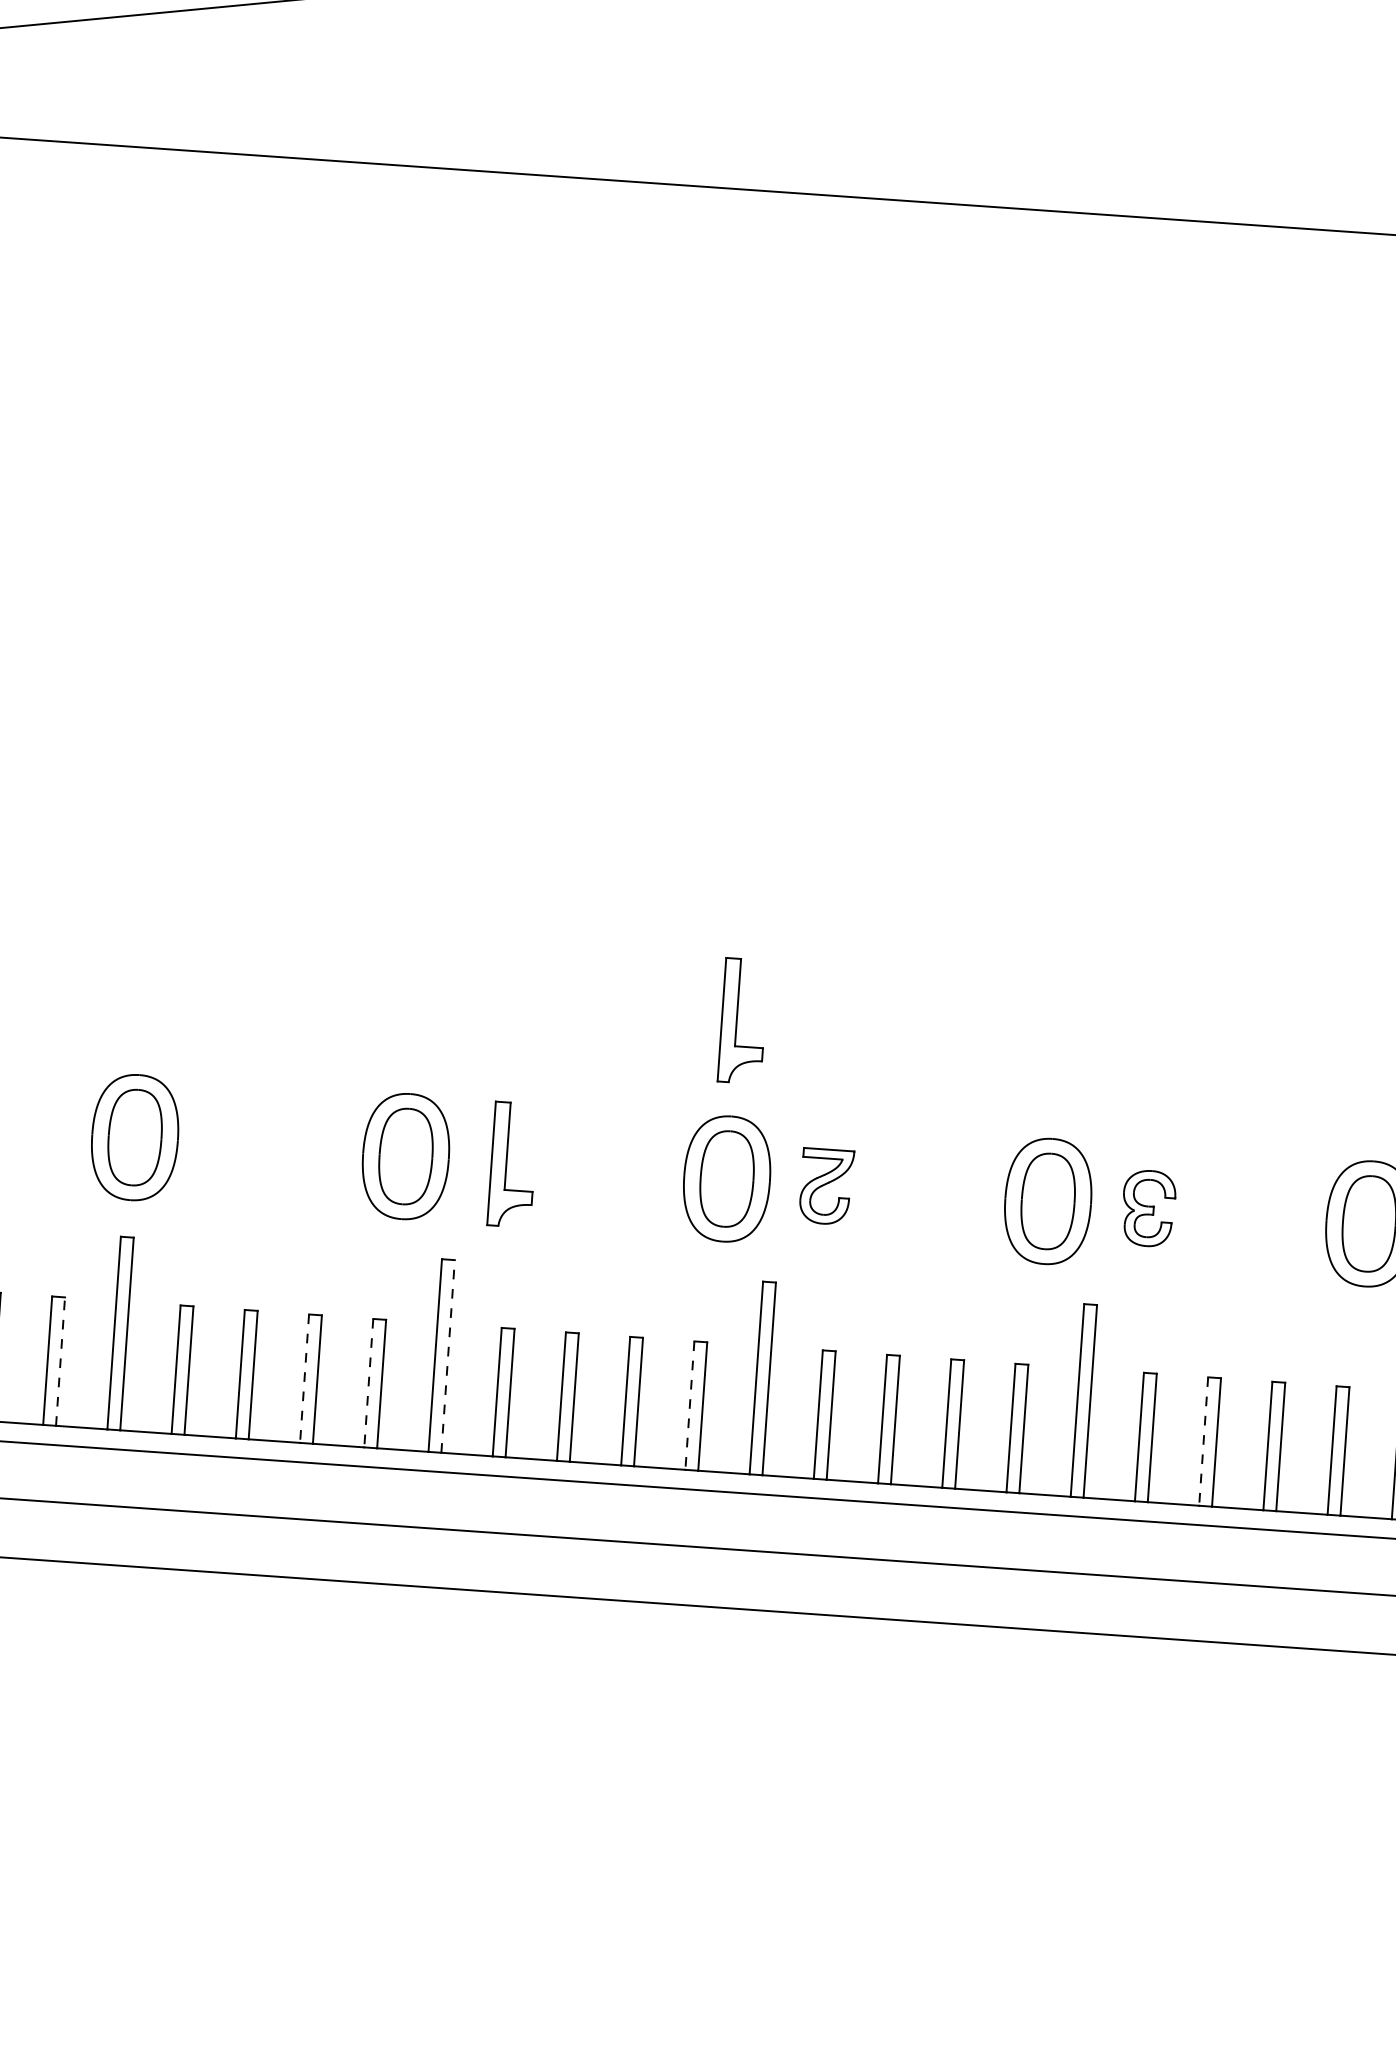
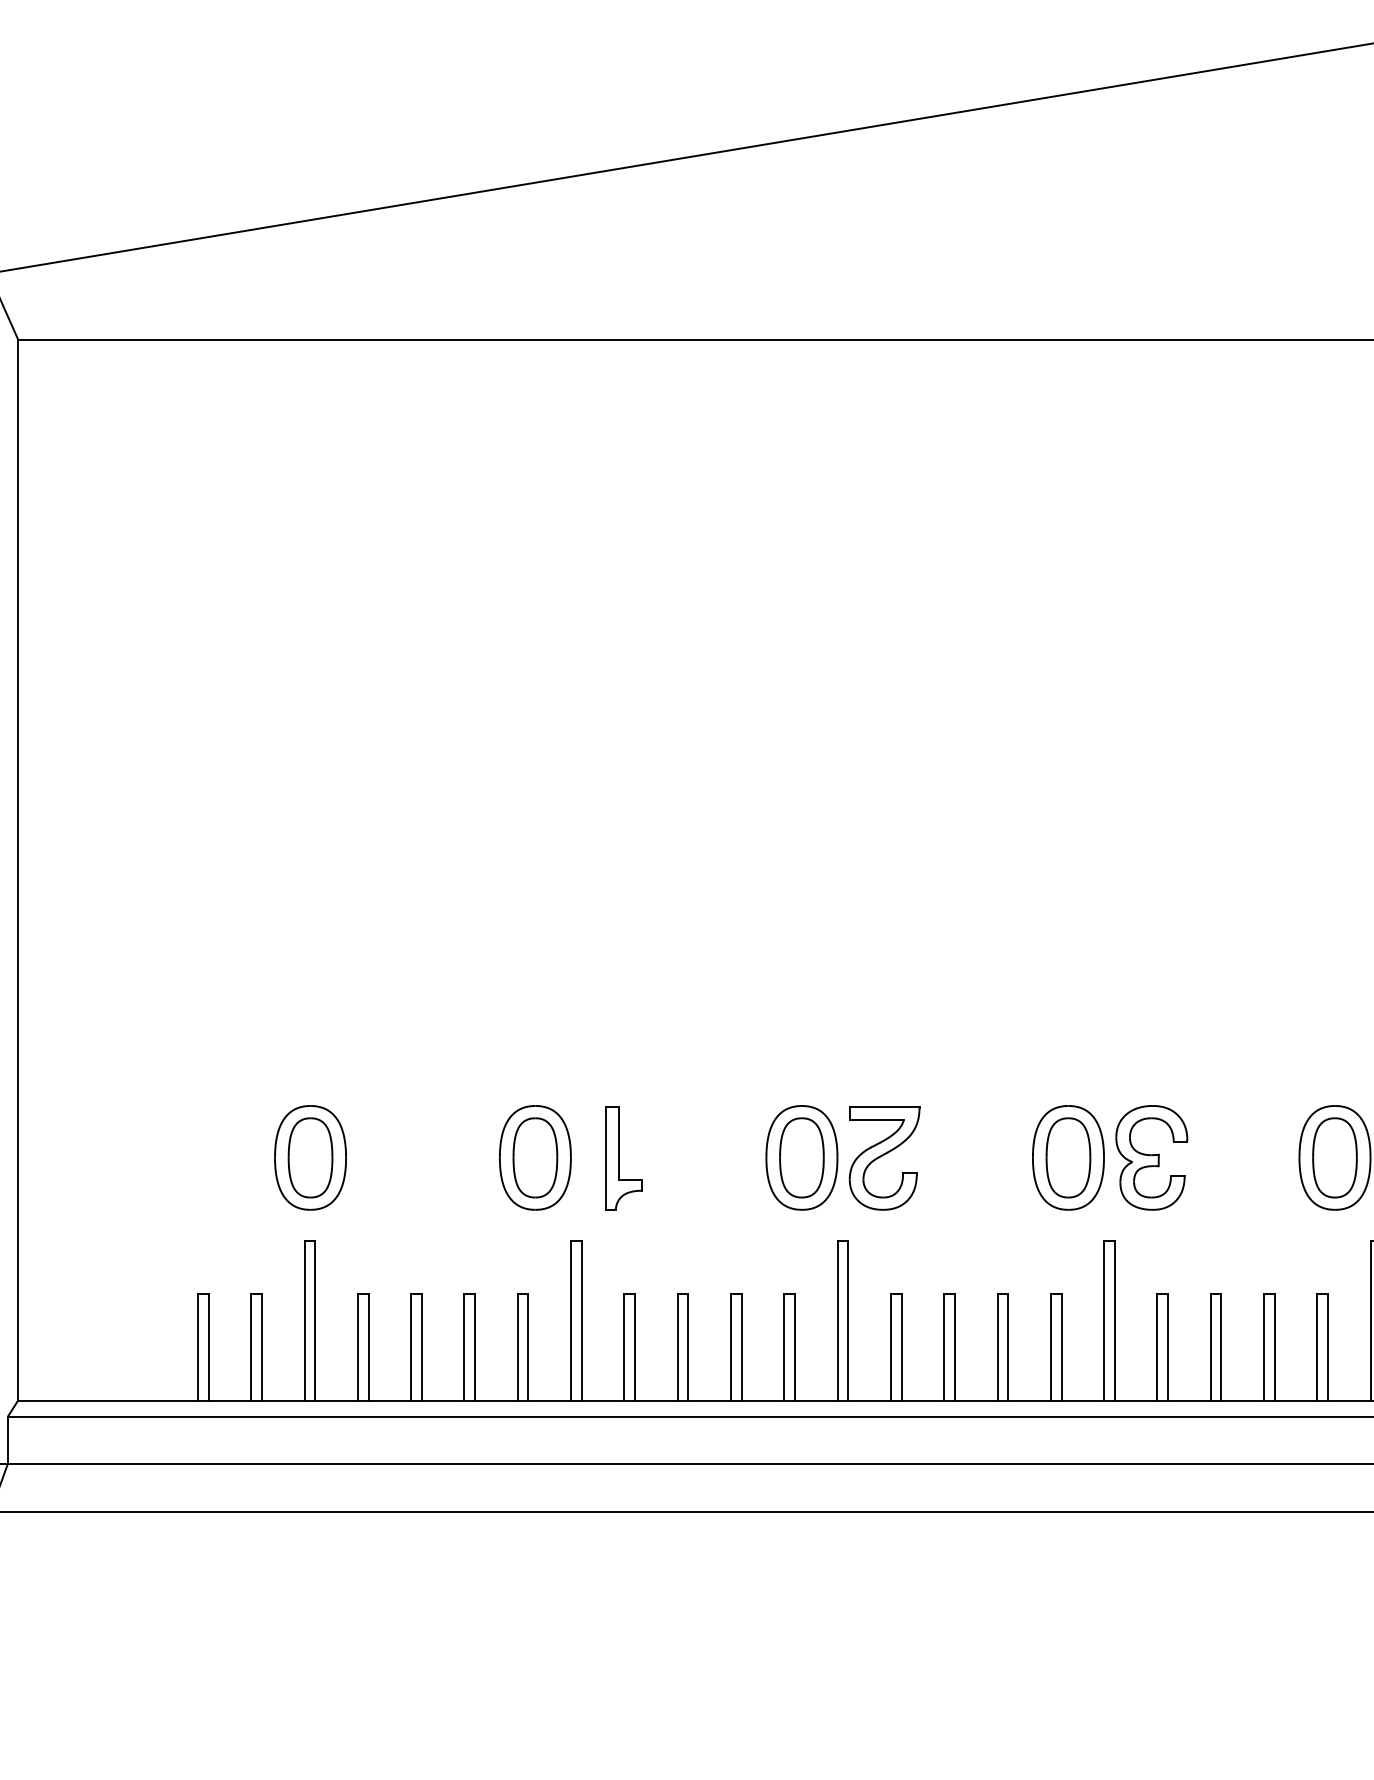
part: (742, 1021) -> (805, 1026), removed
part: (826, 1186) -> (884, 1158), size x1.67
part: (1148, 1207) -> (1151, 1157), size x1.67
line: (447, 1356) -> (581, 1320), dashed -> solid
line: (60, 1360) -> (261, 1346), dashed -> solid
line: (304, 1379) -> (464, 1347), dashed -> solid
line: (368, 1383) -> (517, 1347), dashed -> solid
line: (690, 1405) -> (784, 1347), dashed -> solid
line: (1203, 1441) -> (1210, 1347), dashed -> solid

